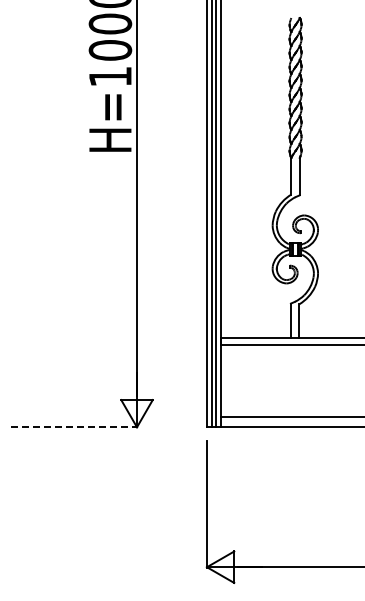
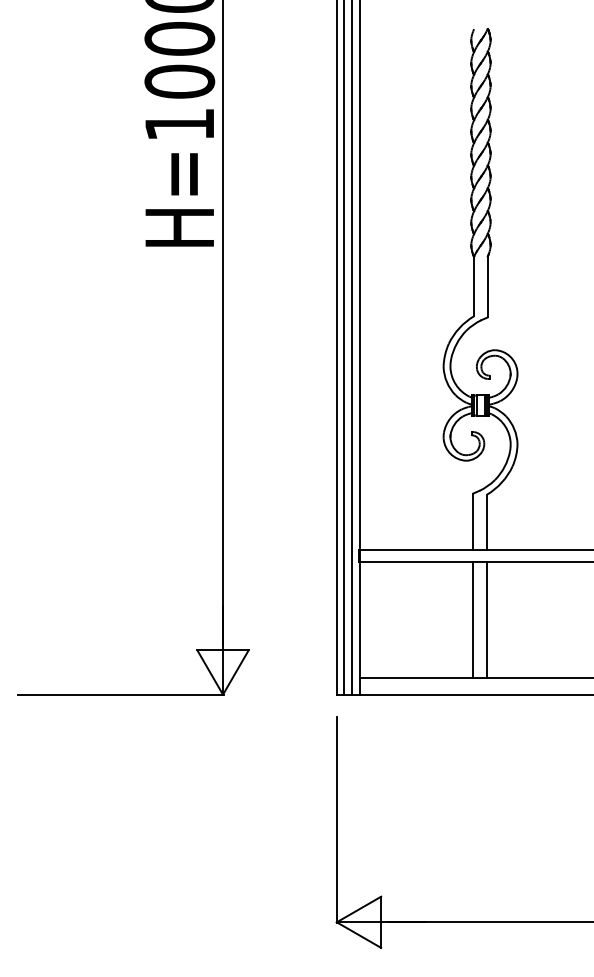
line: (290, 380) -> (472, 618), added
line: (299, 380) -> (487, 618), added
line: (74, 427) -> (121, 695), dashed -> solid

